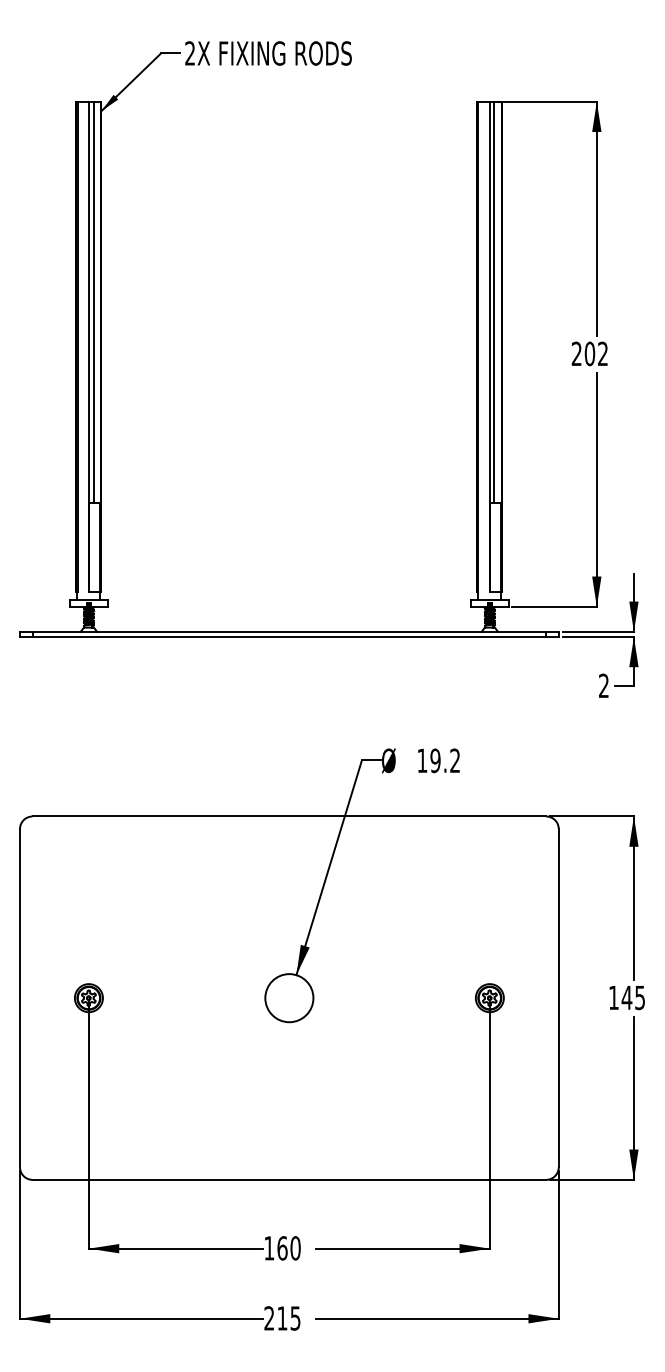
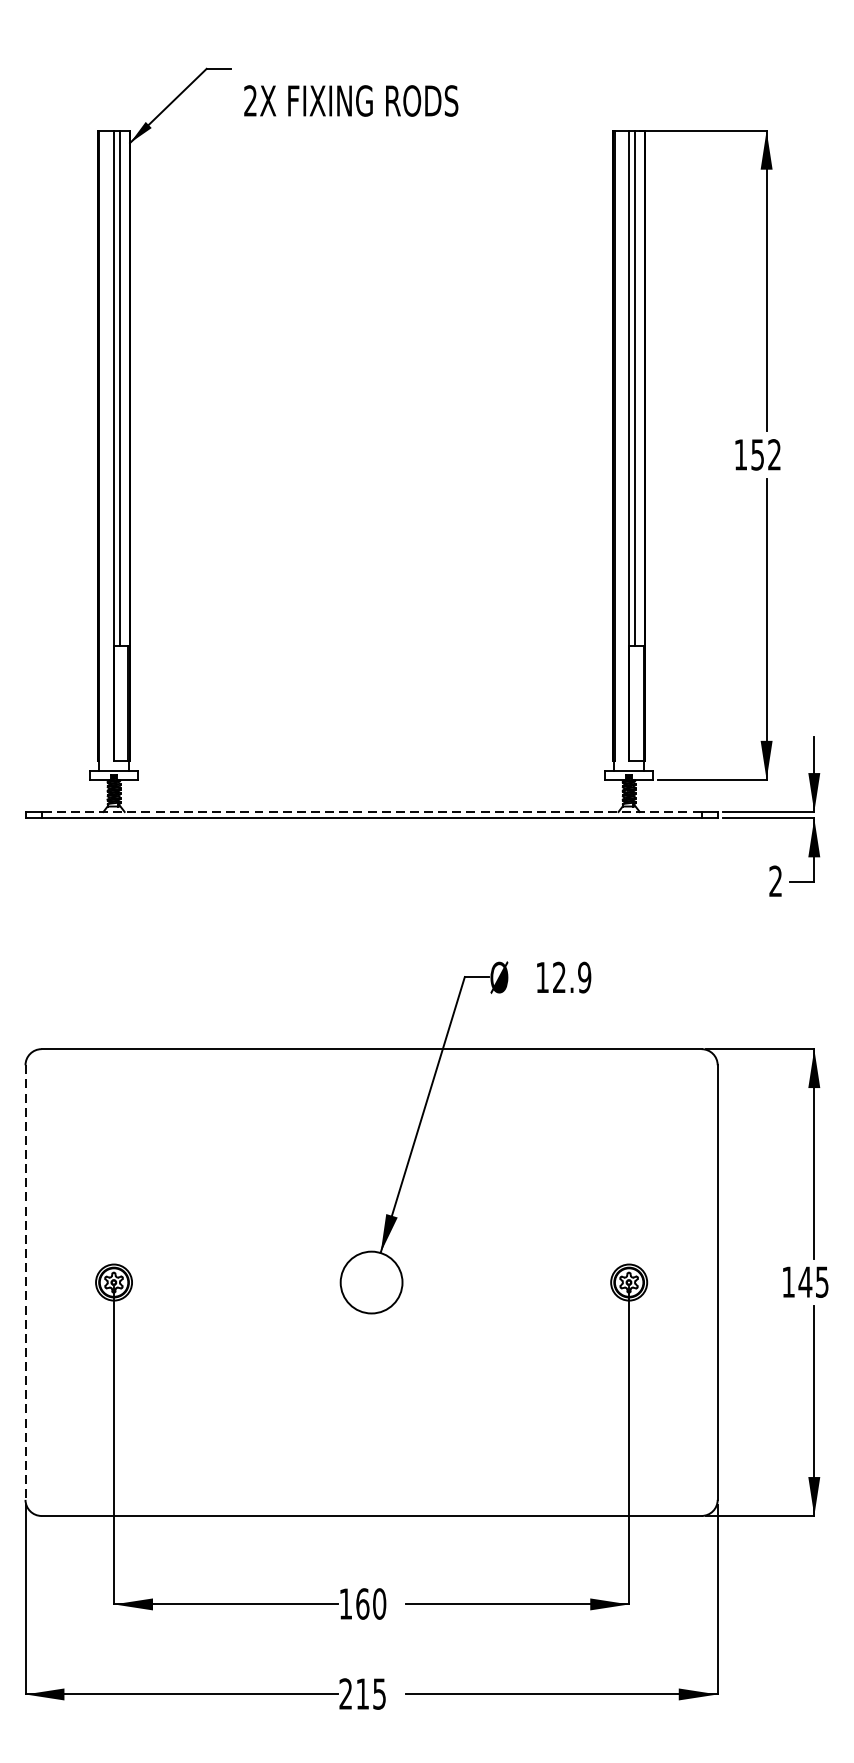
text: (268, 53) -> (351, 100), moved
text: (583, 353) -> (749, 454), 202 -> 152
line: (289, 631) -> (371, 811), solid -> dashed
text: (445, 760) -> (572, 977), 19.2 -> 12.9
line: (20, 998) -> (26, 1283), solid -> dashed

